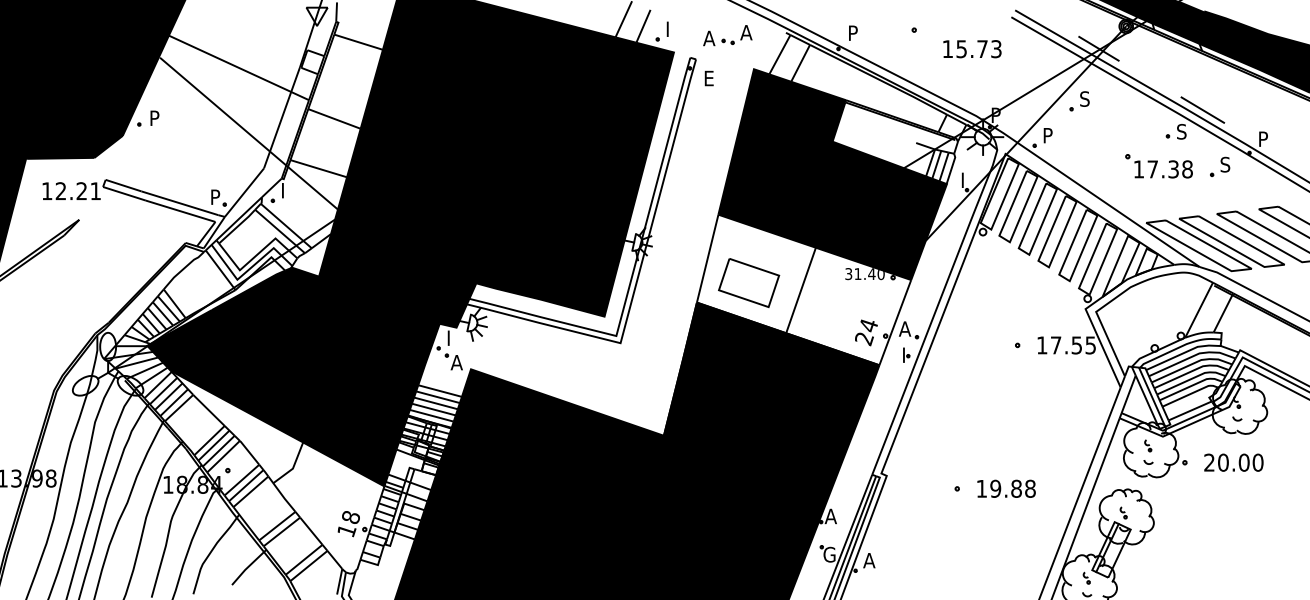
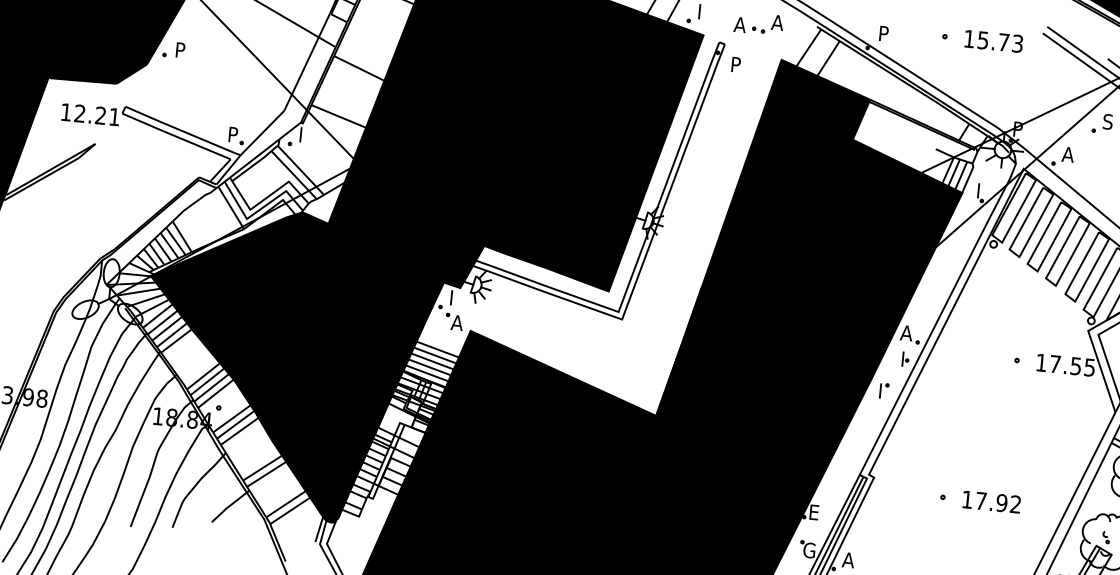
text: (972, 49) -> (993, 41), moved
text: (709, 78) -> (736, 64), E -> P
text: (1048, 135) -> (1068, 154), P -> A
fill: (803, 289) -> (809, 283), added
part: (888, 388) -> (884, 390), added
fill: (277, 471) -> (268, 413), added
text: (1012, 488) -> (997, 502), 19.88 -> 17.92
text: (830, 516) -> (814, 512), A -> E

